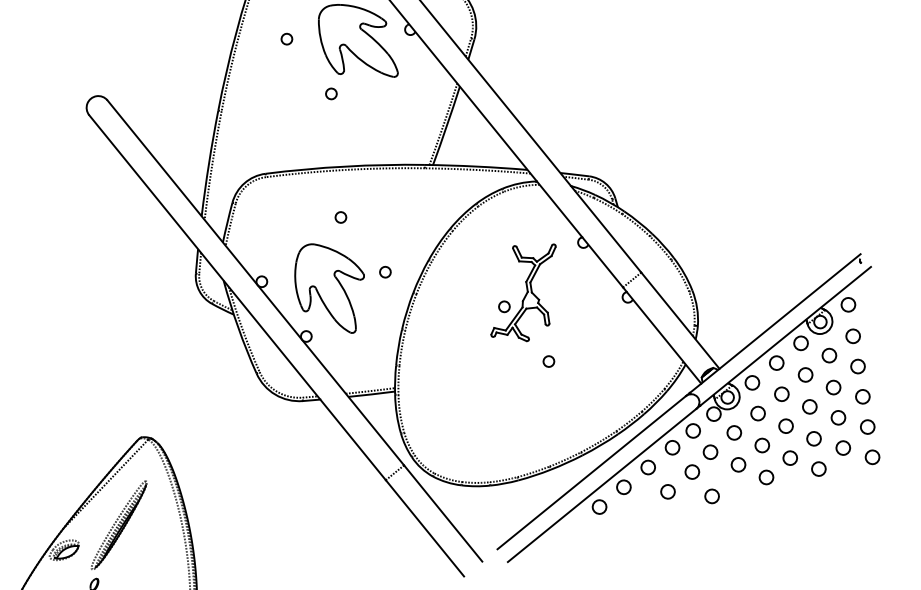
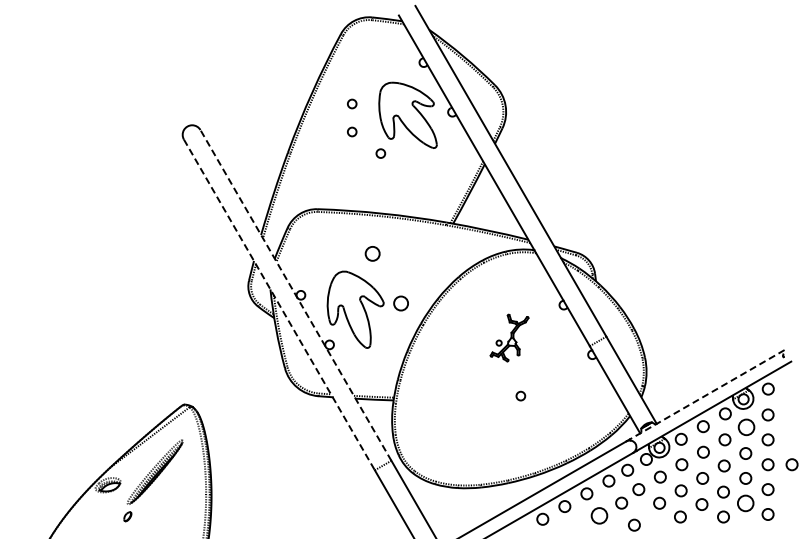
circle: (292, 72) -> (352, 131), added
circle: (340, 217) -> (372, 253), size x1.6
circle: (385, 272) -> (401, 303), size x1.6
line: (255, 283) -> (295, 295), solid -> dashed
part: (523, 292) -> (509, 337), size x0.6
line: (237, 297) -> (279, 304), solid -> dashed
line: (774, 323) -> (706, 394), solid -> dashed
circle: (829, 355) -> (746, 427), size x1.4
circle: (891, 391) -> (791, 464), added
circle: (842, 447) -> (745, 502), size x1.4
circle: (667, 491) -> (599, 515), size x1.4

